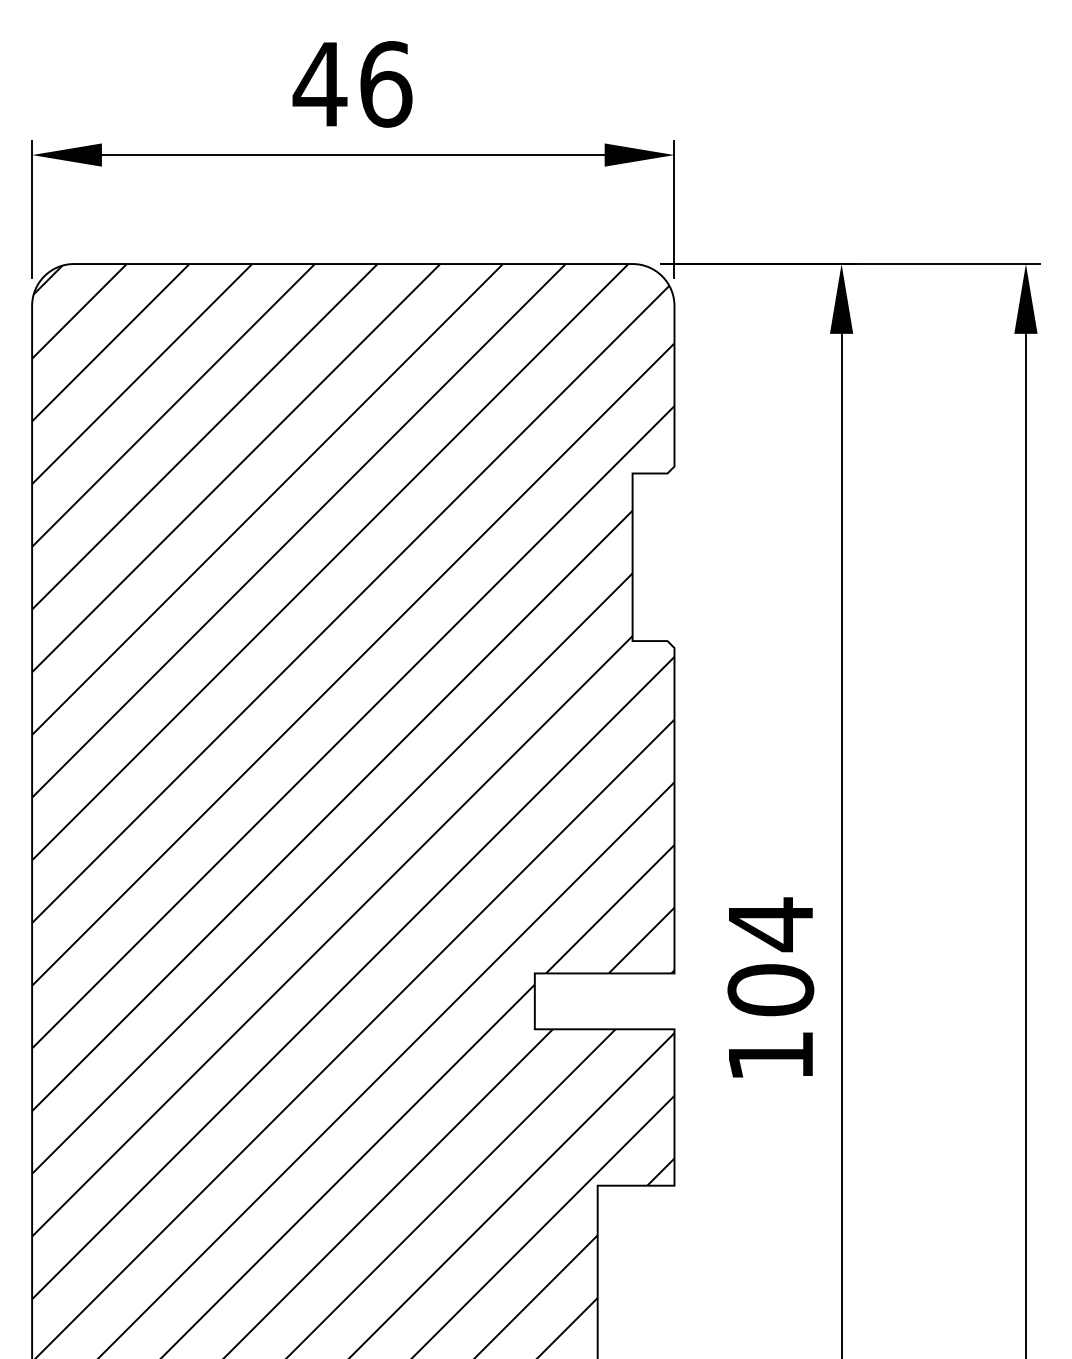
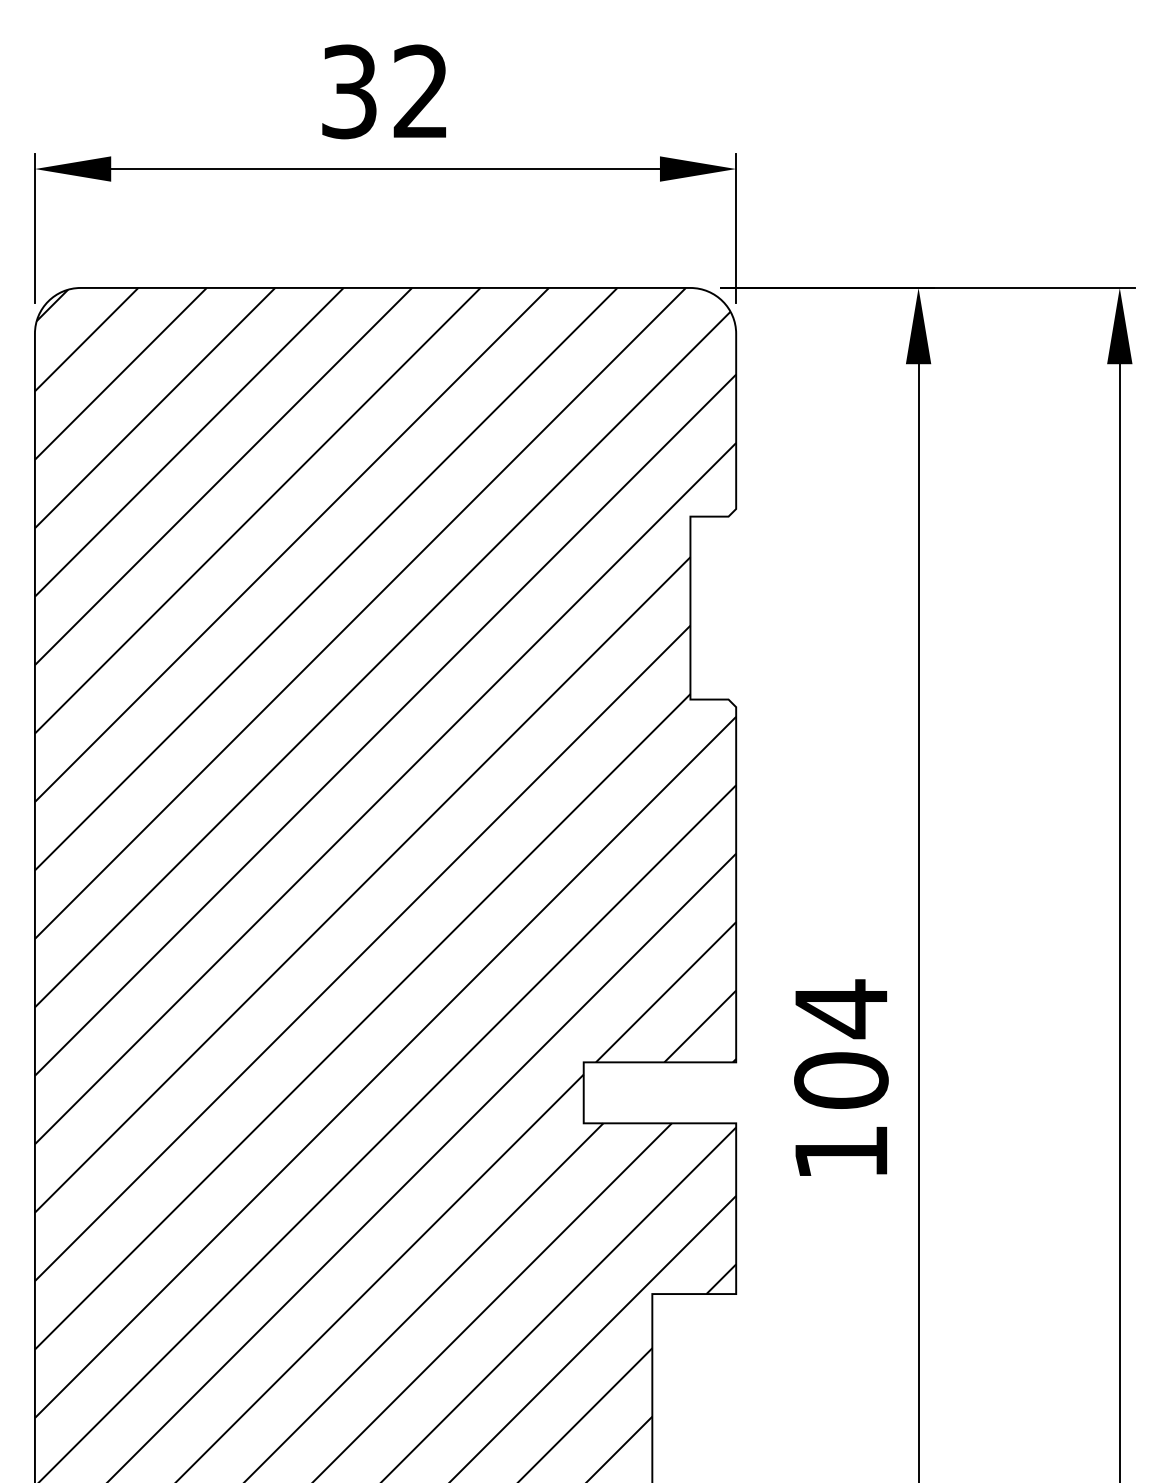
text: (352, 84) -> (384, 91), 46 -> 32

